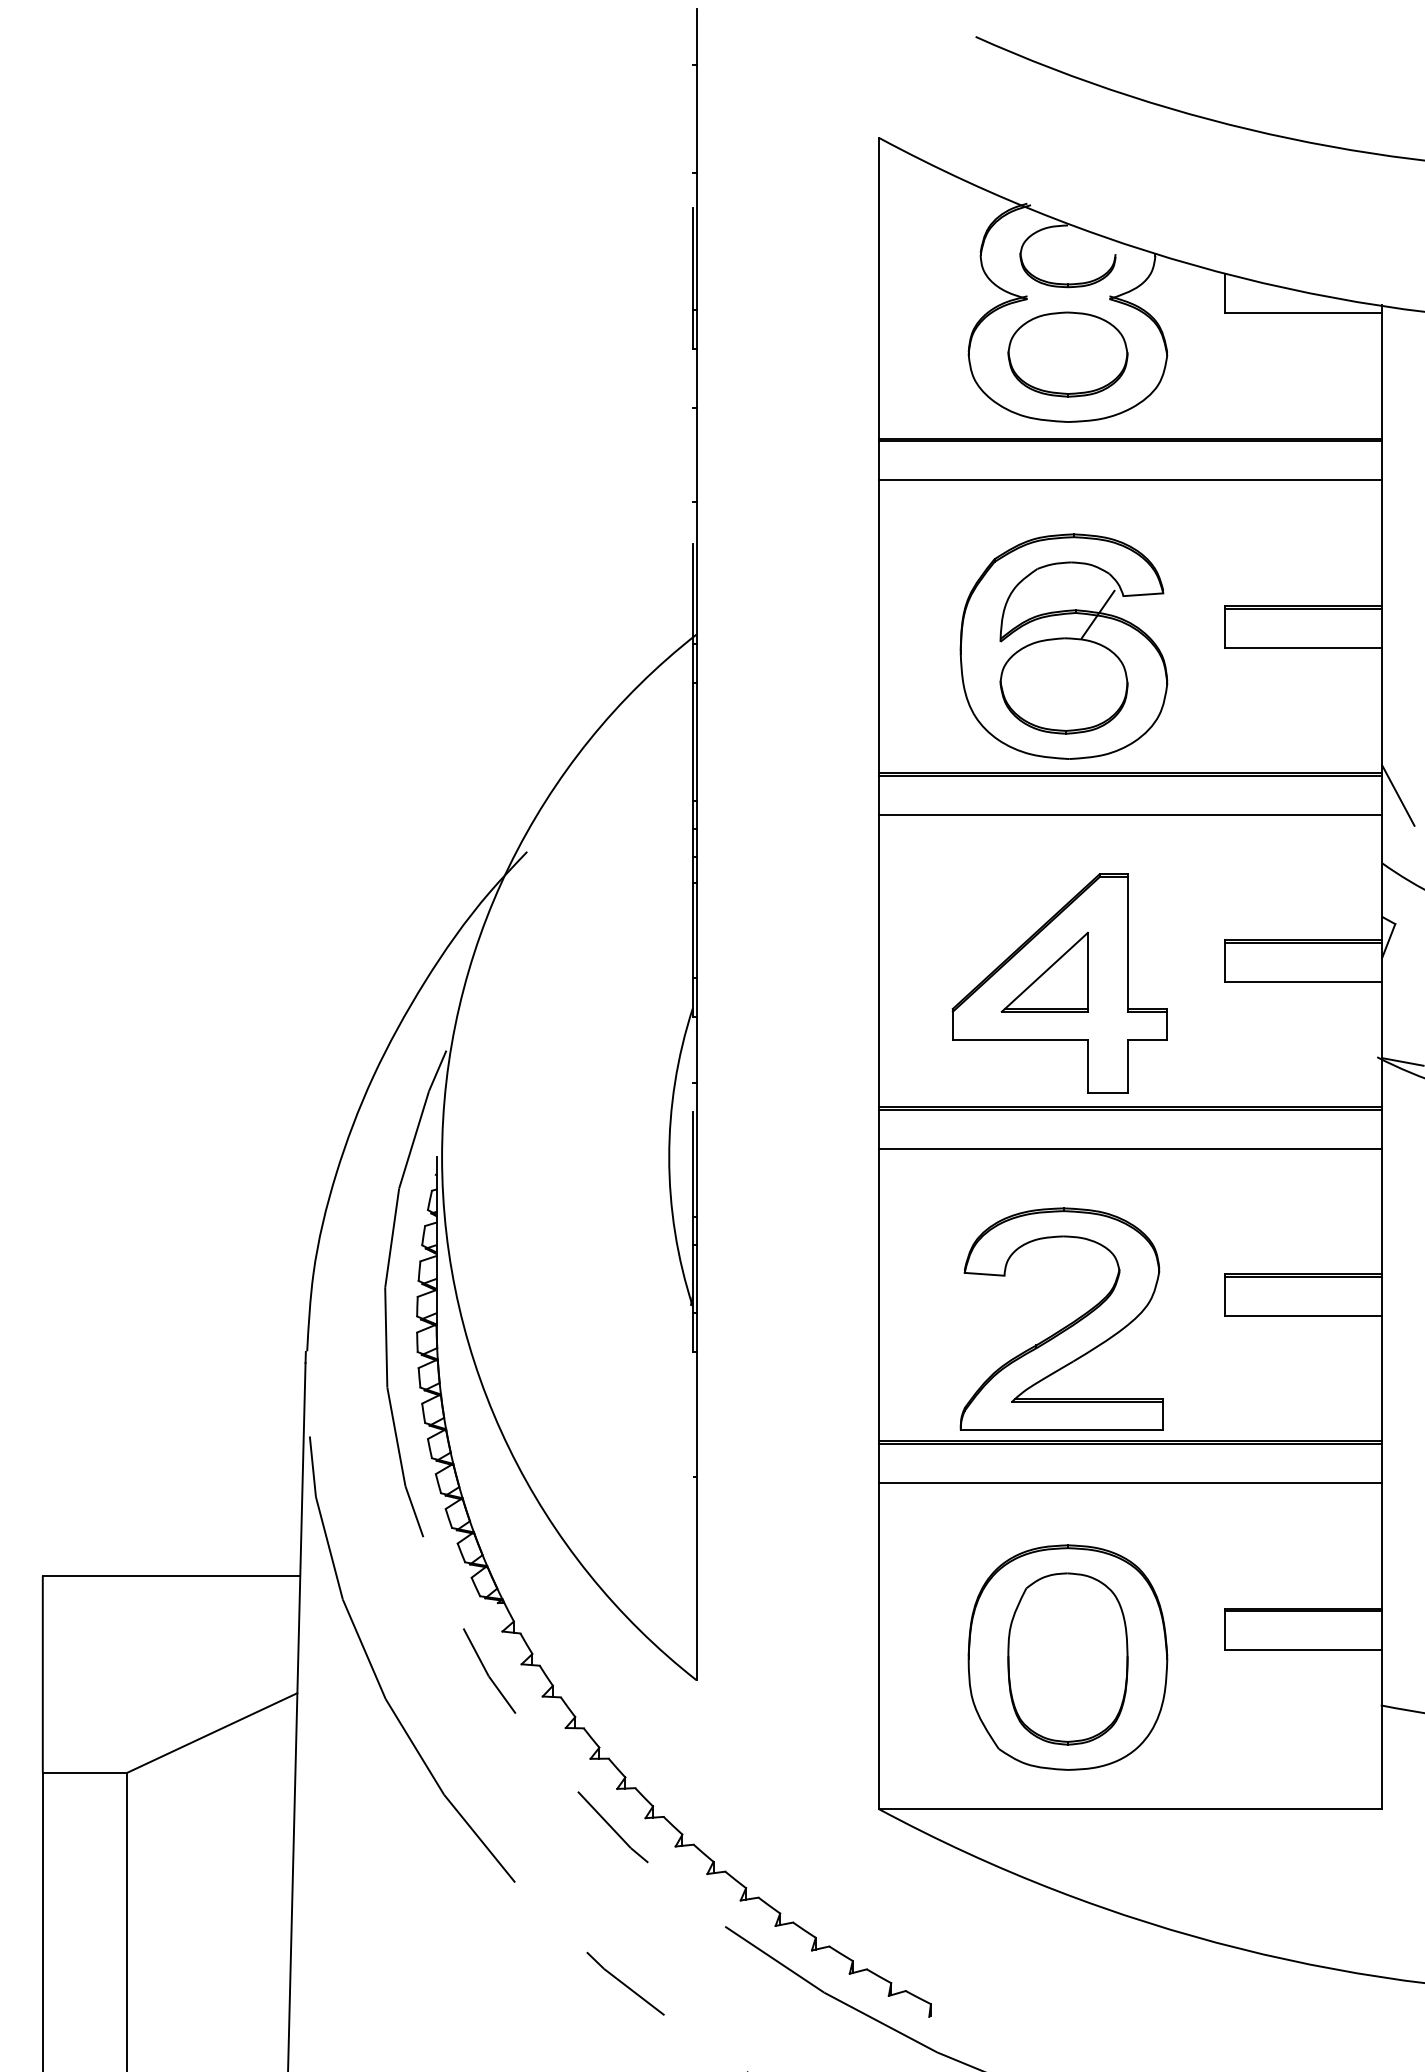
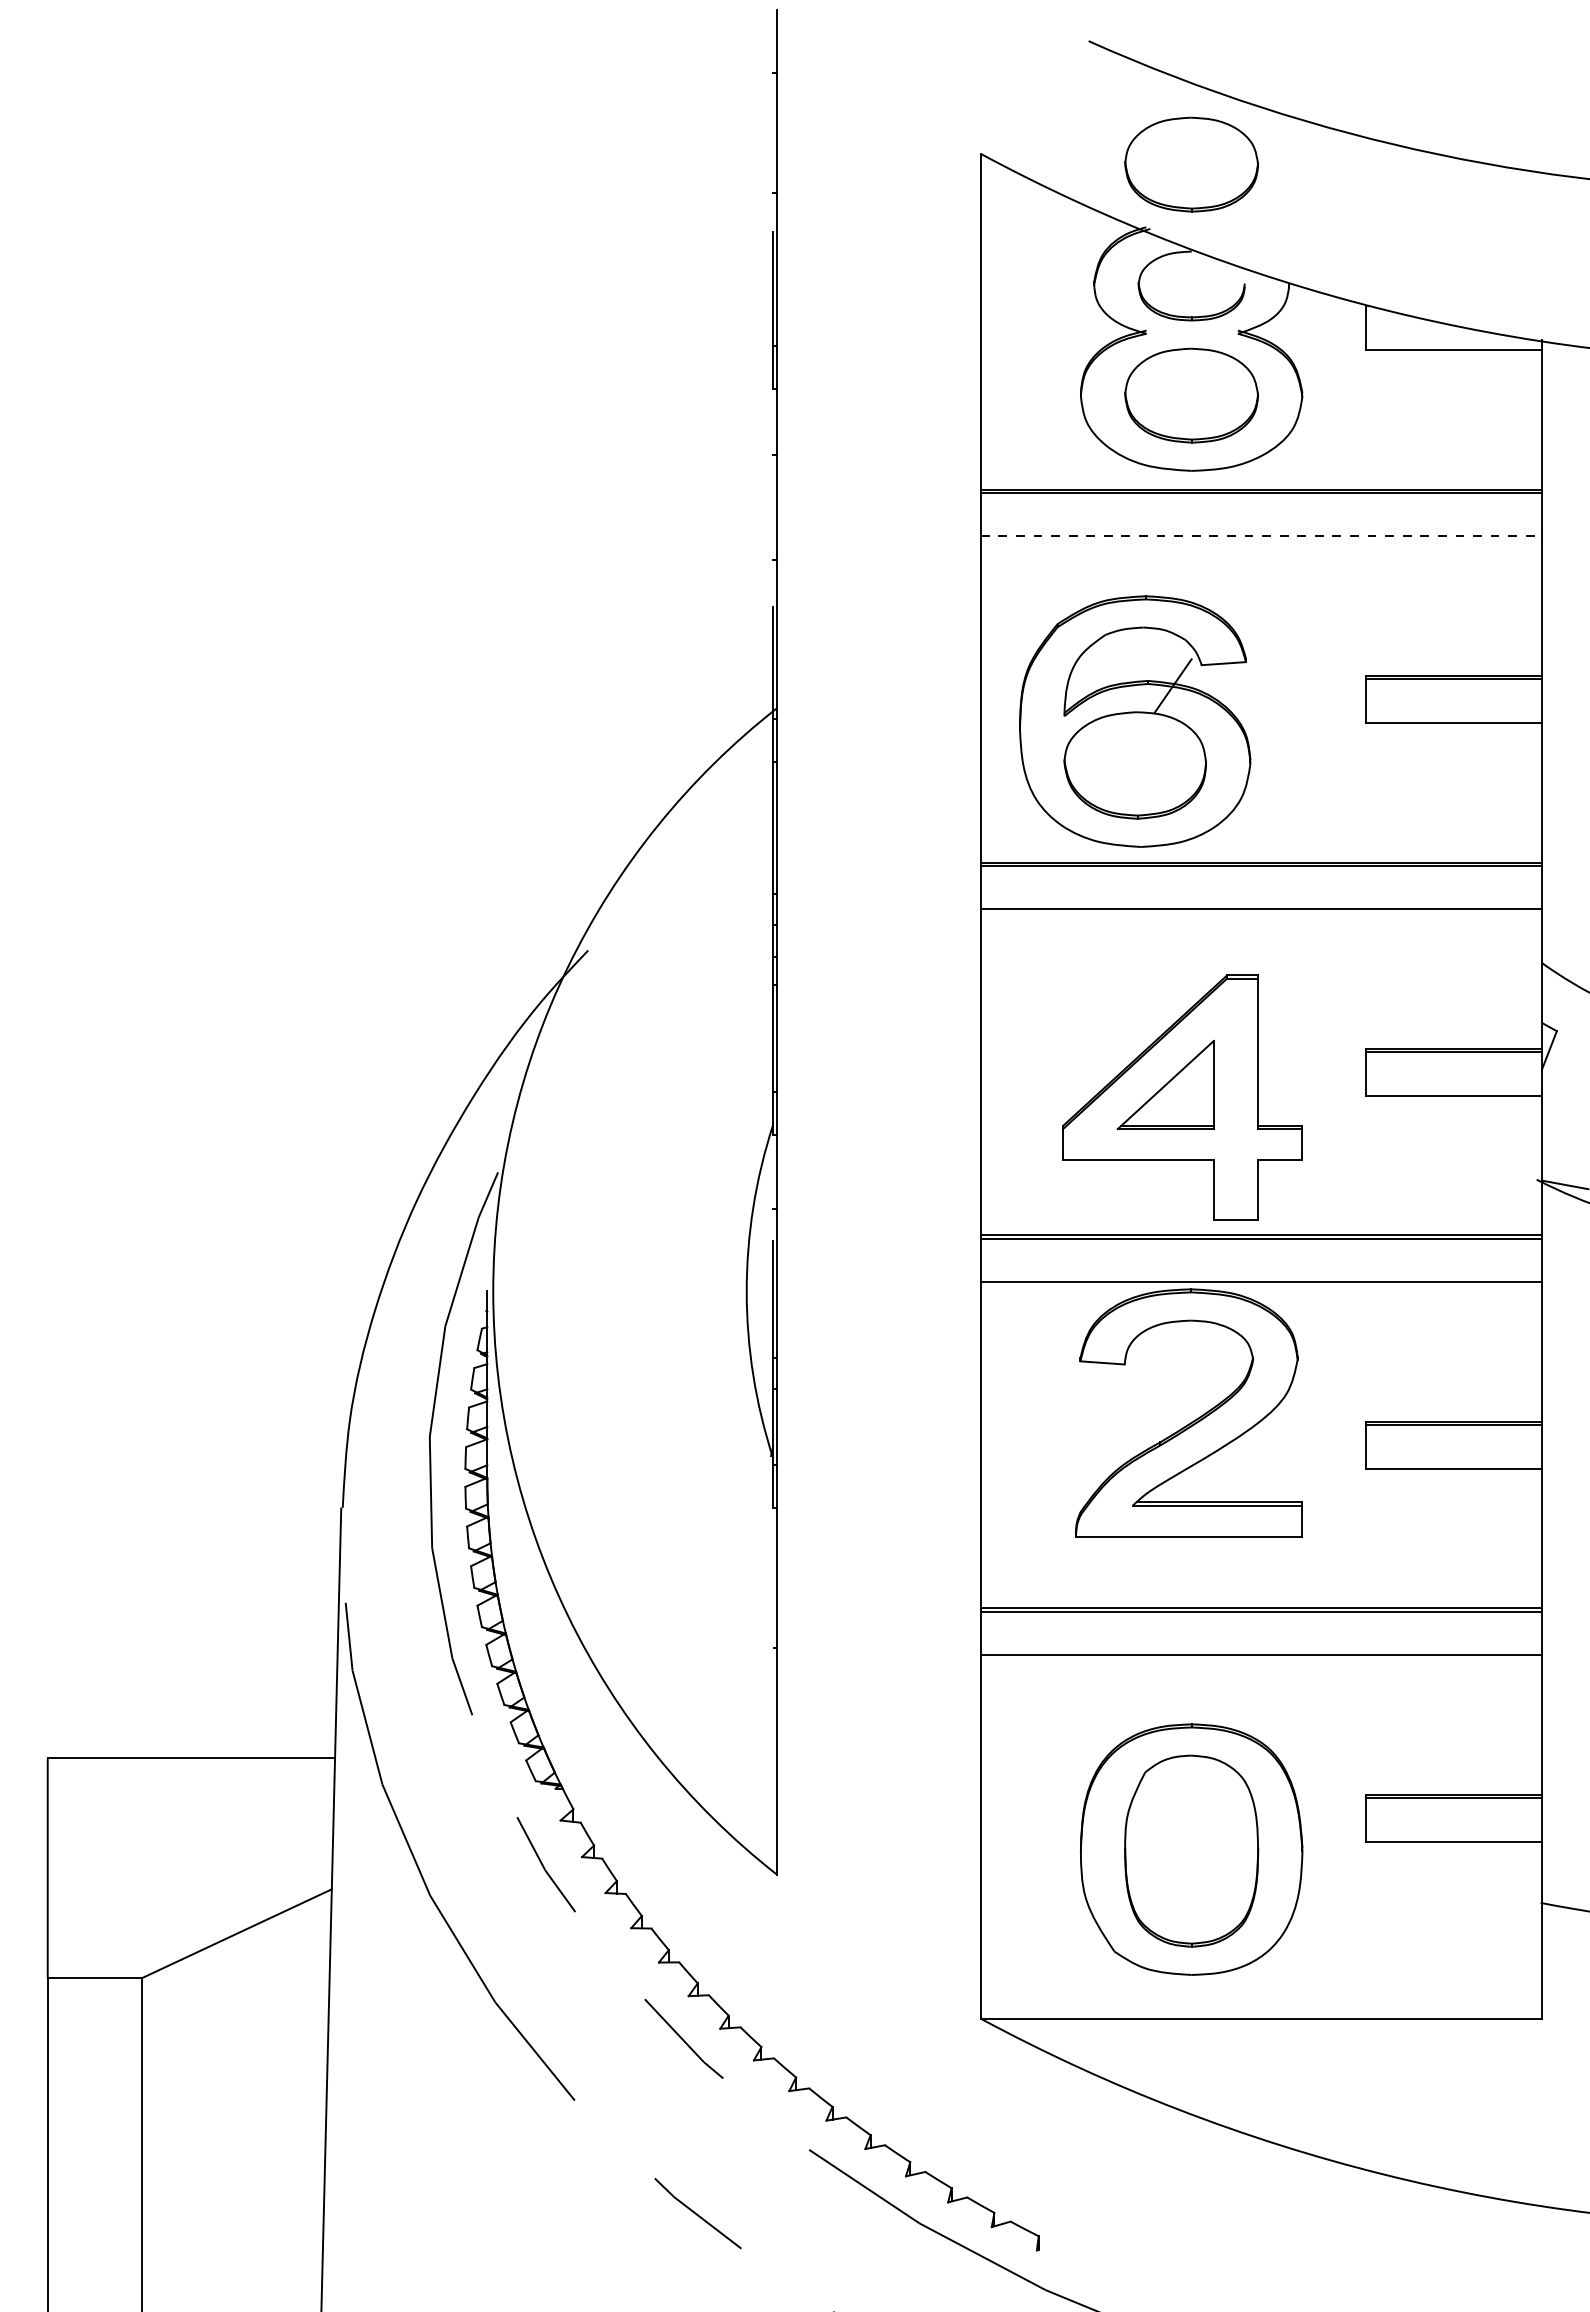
part: (1067, 147) -> (1191, 164), added
line: (1130, 480) -> (1261, 536), solid -> dashed
part: (1064, 646) -> (1135, 721), moved
line: (1398, 795) -> (1560, 887), removed
part: (1066, 1325) -> (1193, 1420), moved

